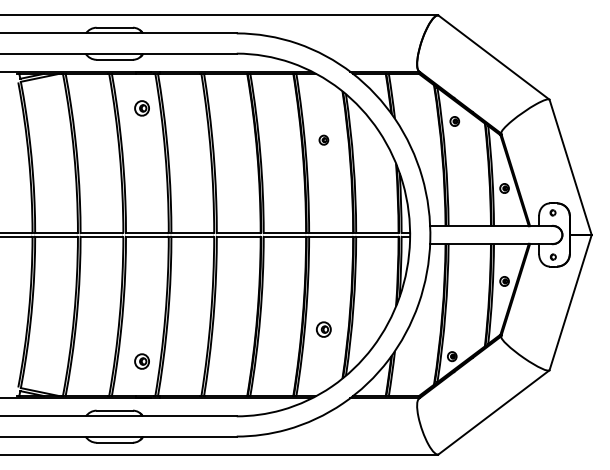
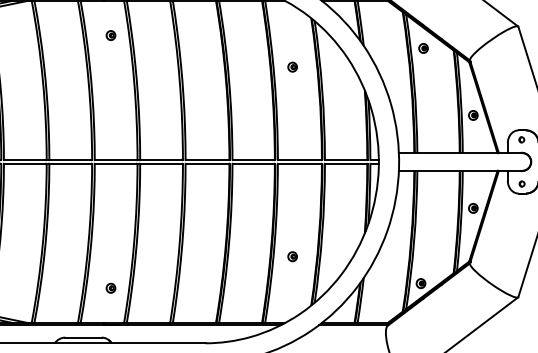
part: (142, 108) -> (111, 35), size x0.62
part: (323, 329) -> (292, 256), size x0.62
part: (142, 360) -> (111, 287), size x0.62

